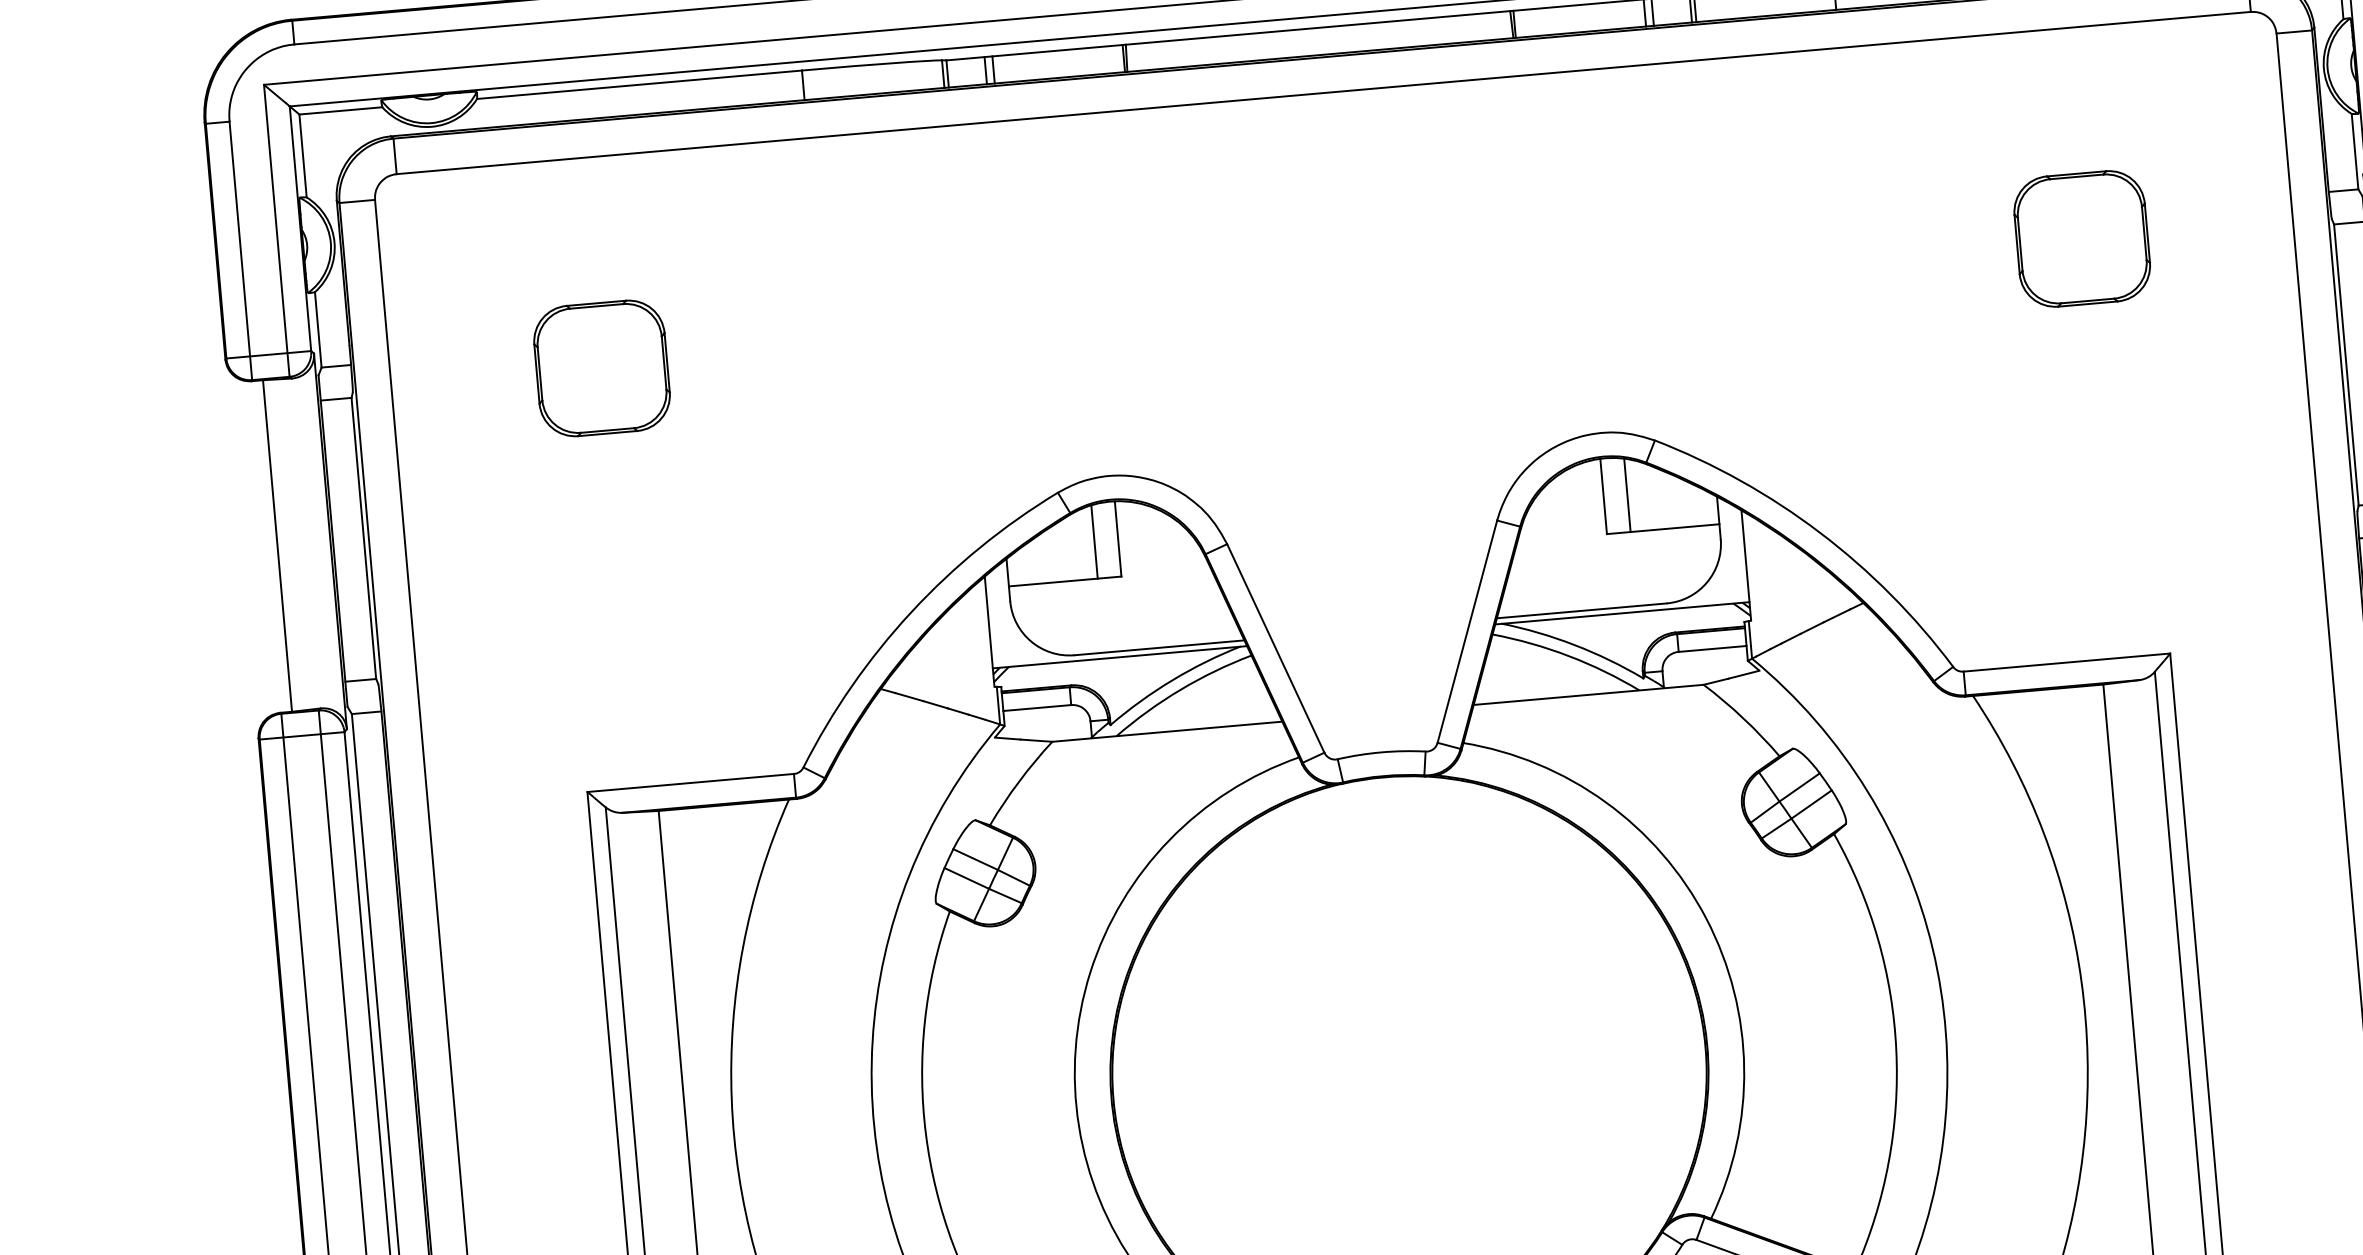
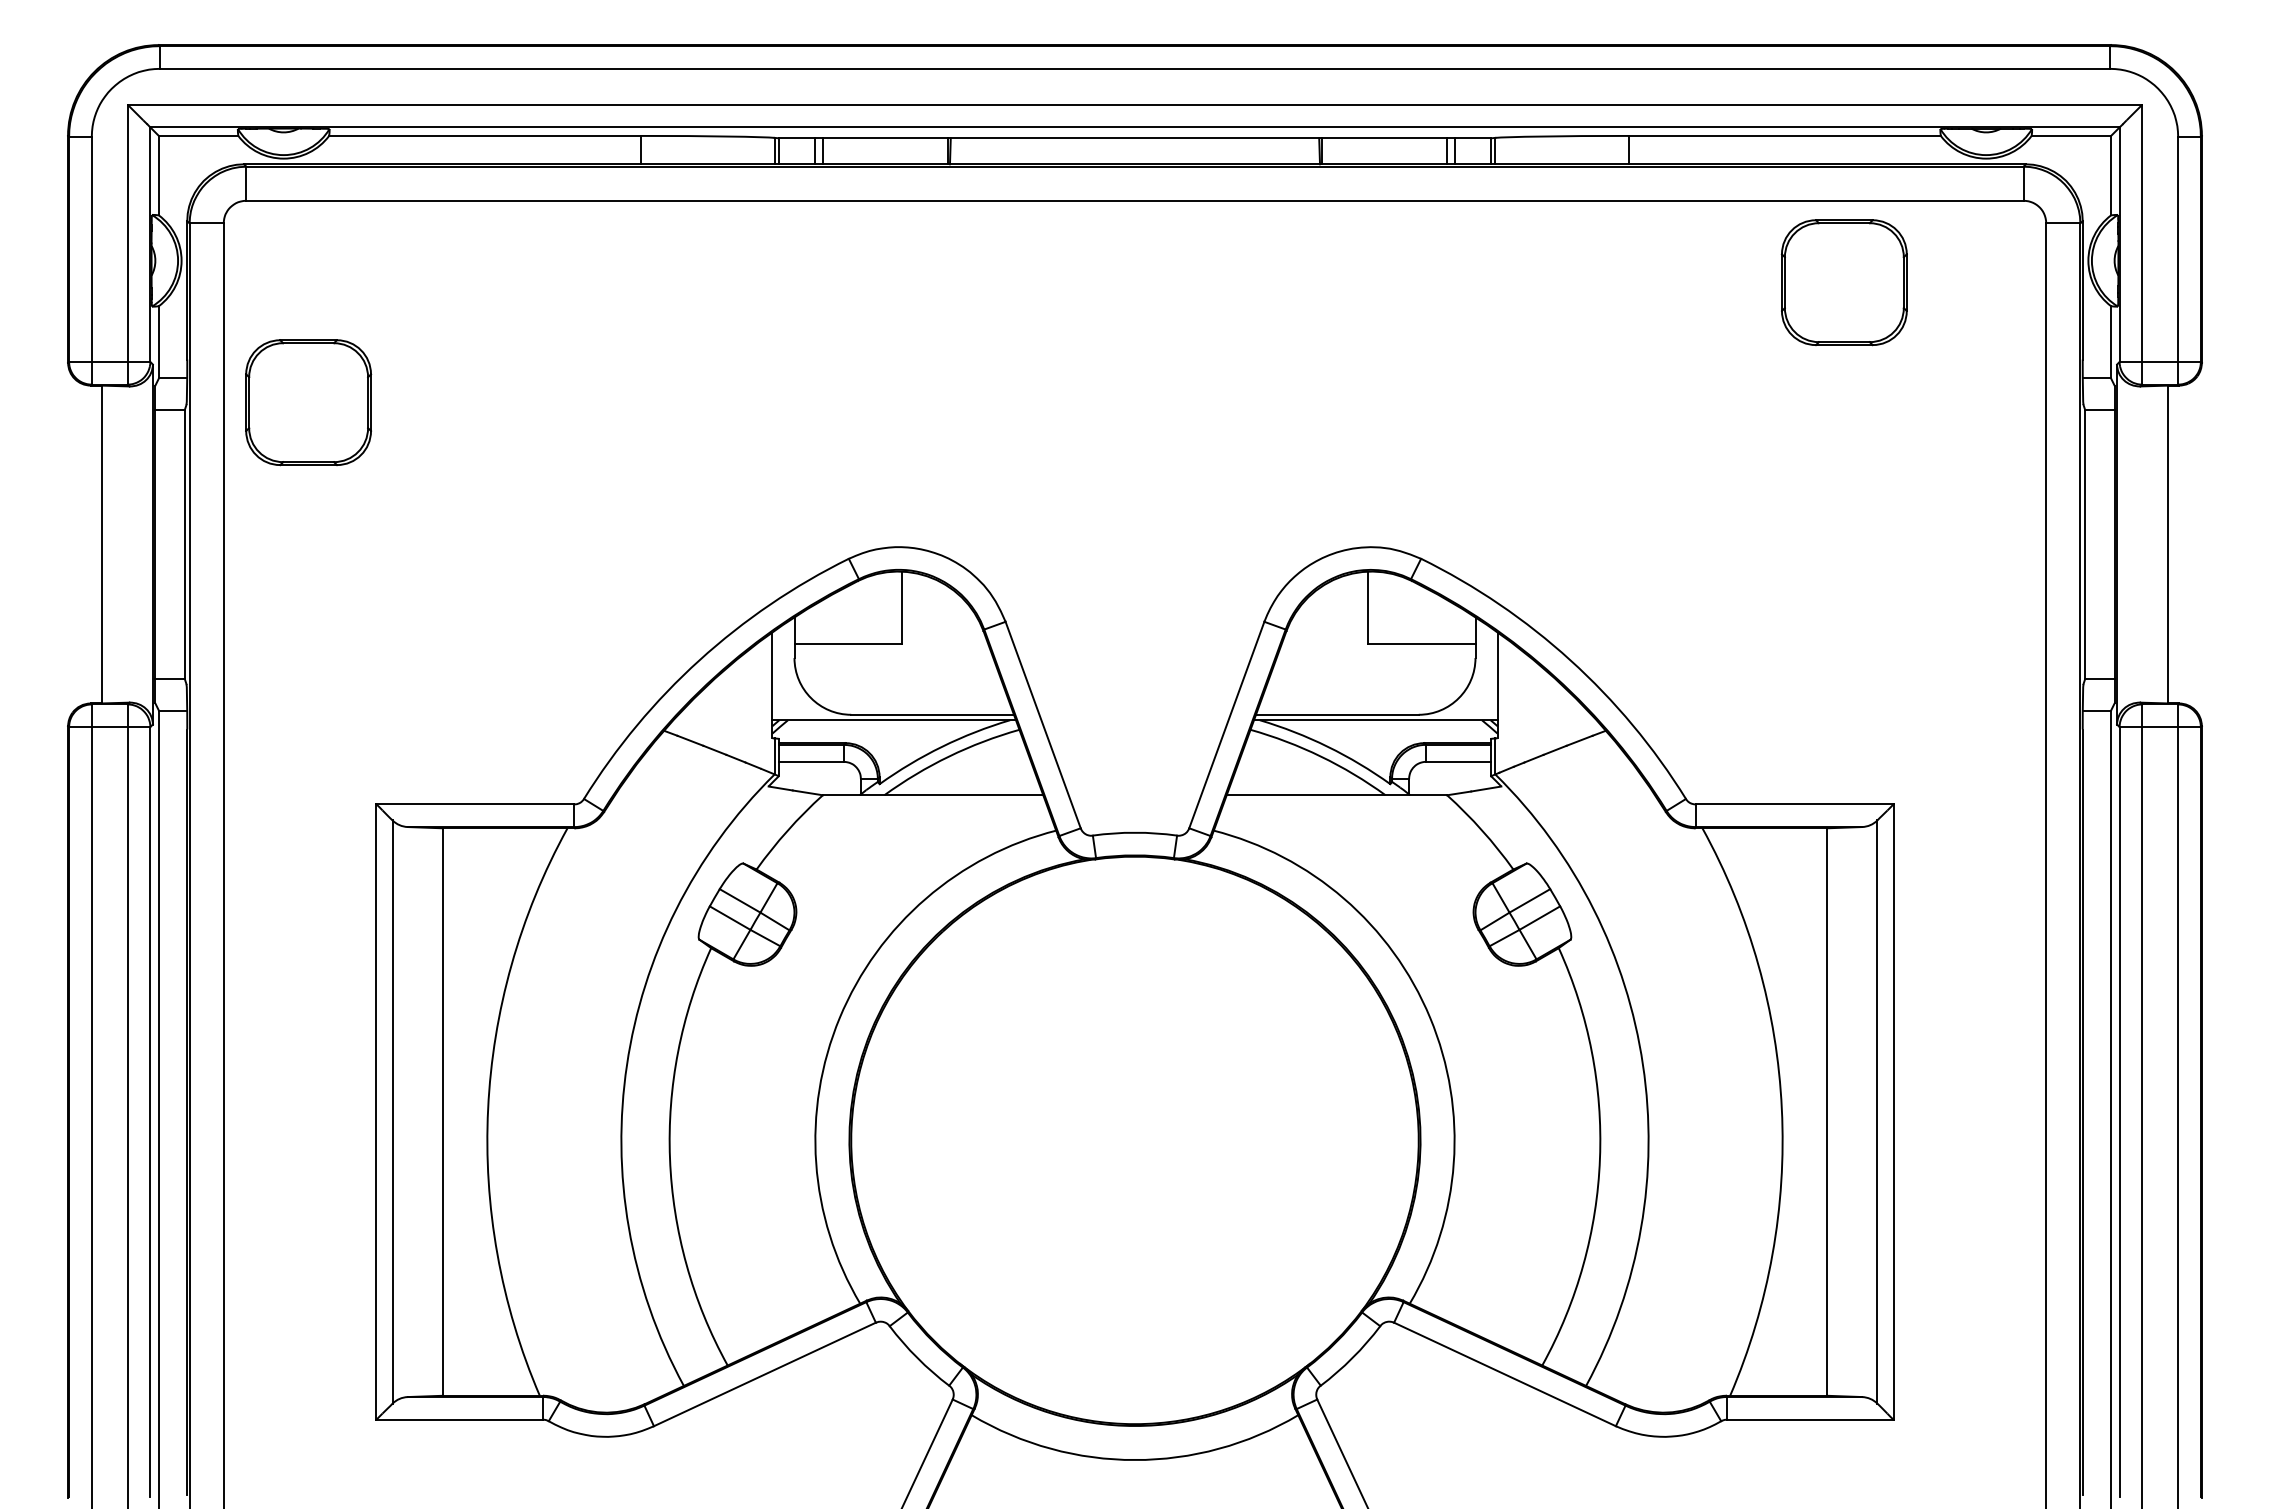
part: (2081, 238) -> (1843, 282), moved
part: (601, 368) -> (308, 402), moved
line: (1627, 495) -> (1390, 608), removed
line: (1094, 541) -> (879, 608), removed

